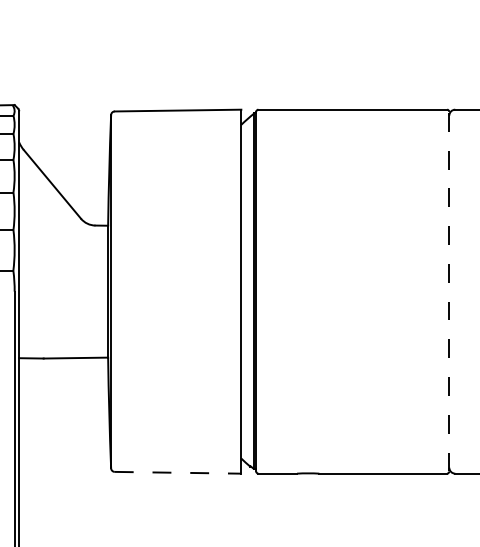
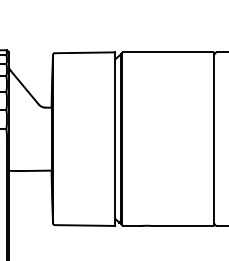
line: (449, 292) -> (214, 139), dashed -> solid
line: (179, 472) -> (85, 225), dashed -> solid

